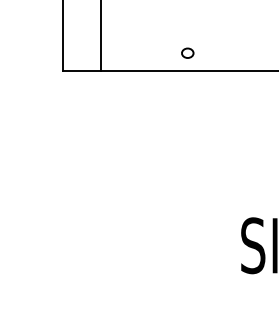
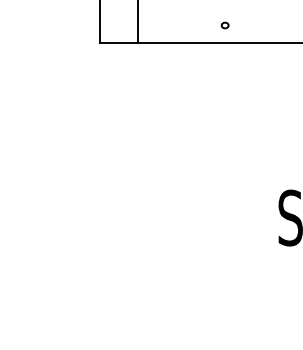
circle: (187, 53) -> (224, 25), size x0.6

